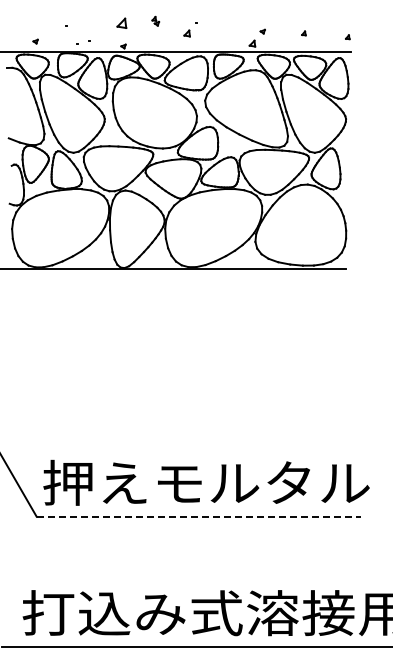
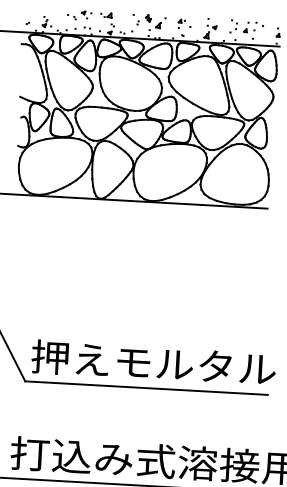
part: (155, 20) -> (148, 17), moved
part: (86, 21) -> (83, 12), added
part: (121, 23) -> (109, 15), size x0.62
part: (218, 25) -> (181, 21), added
line: (199, 516) -> (147, 387), dashed -> solid

